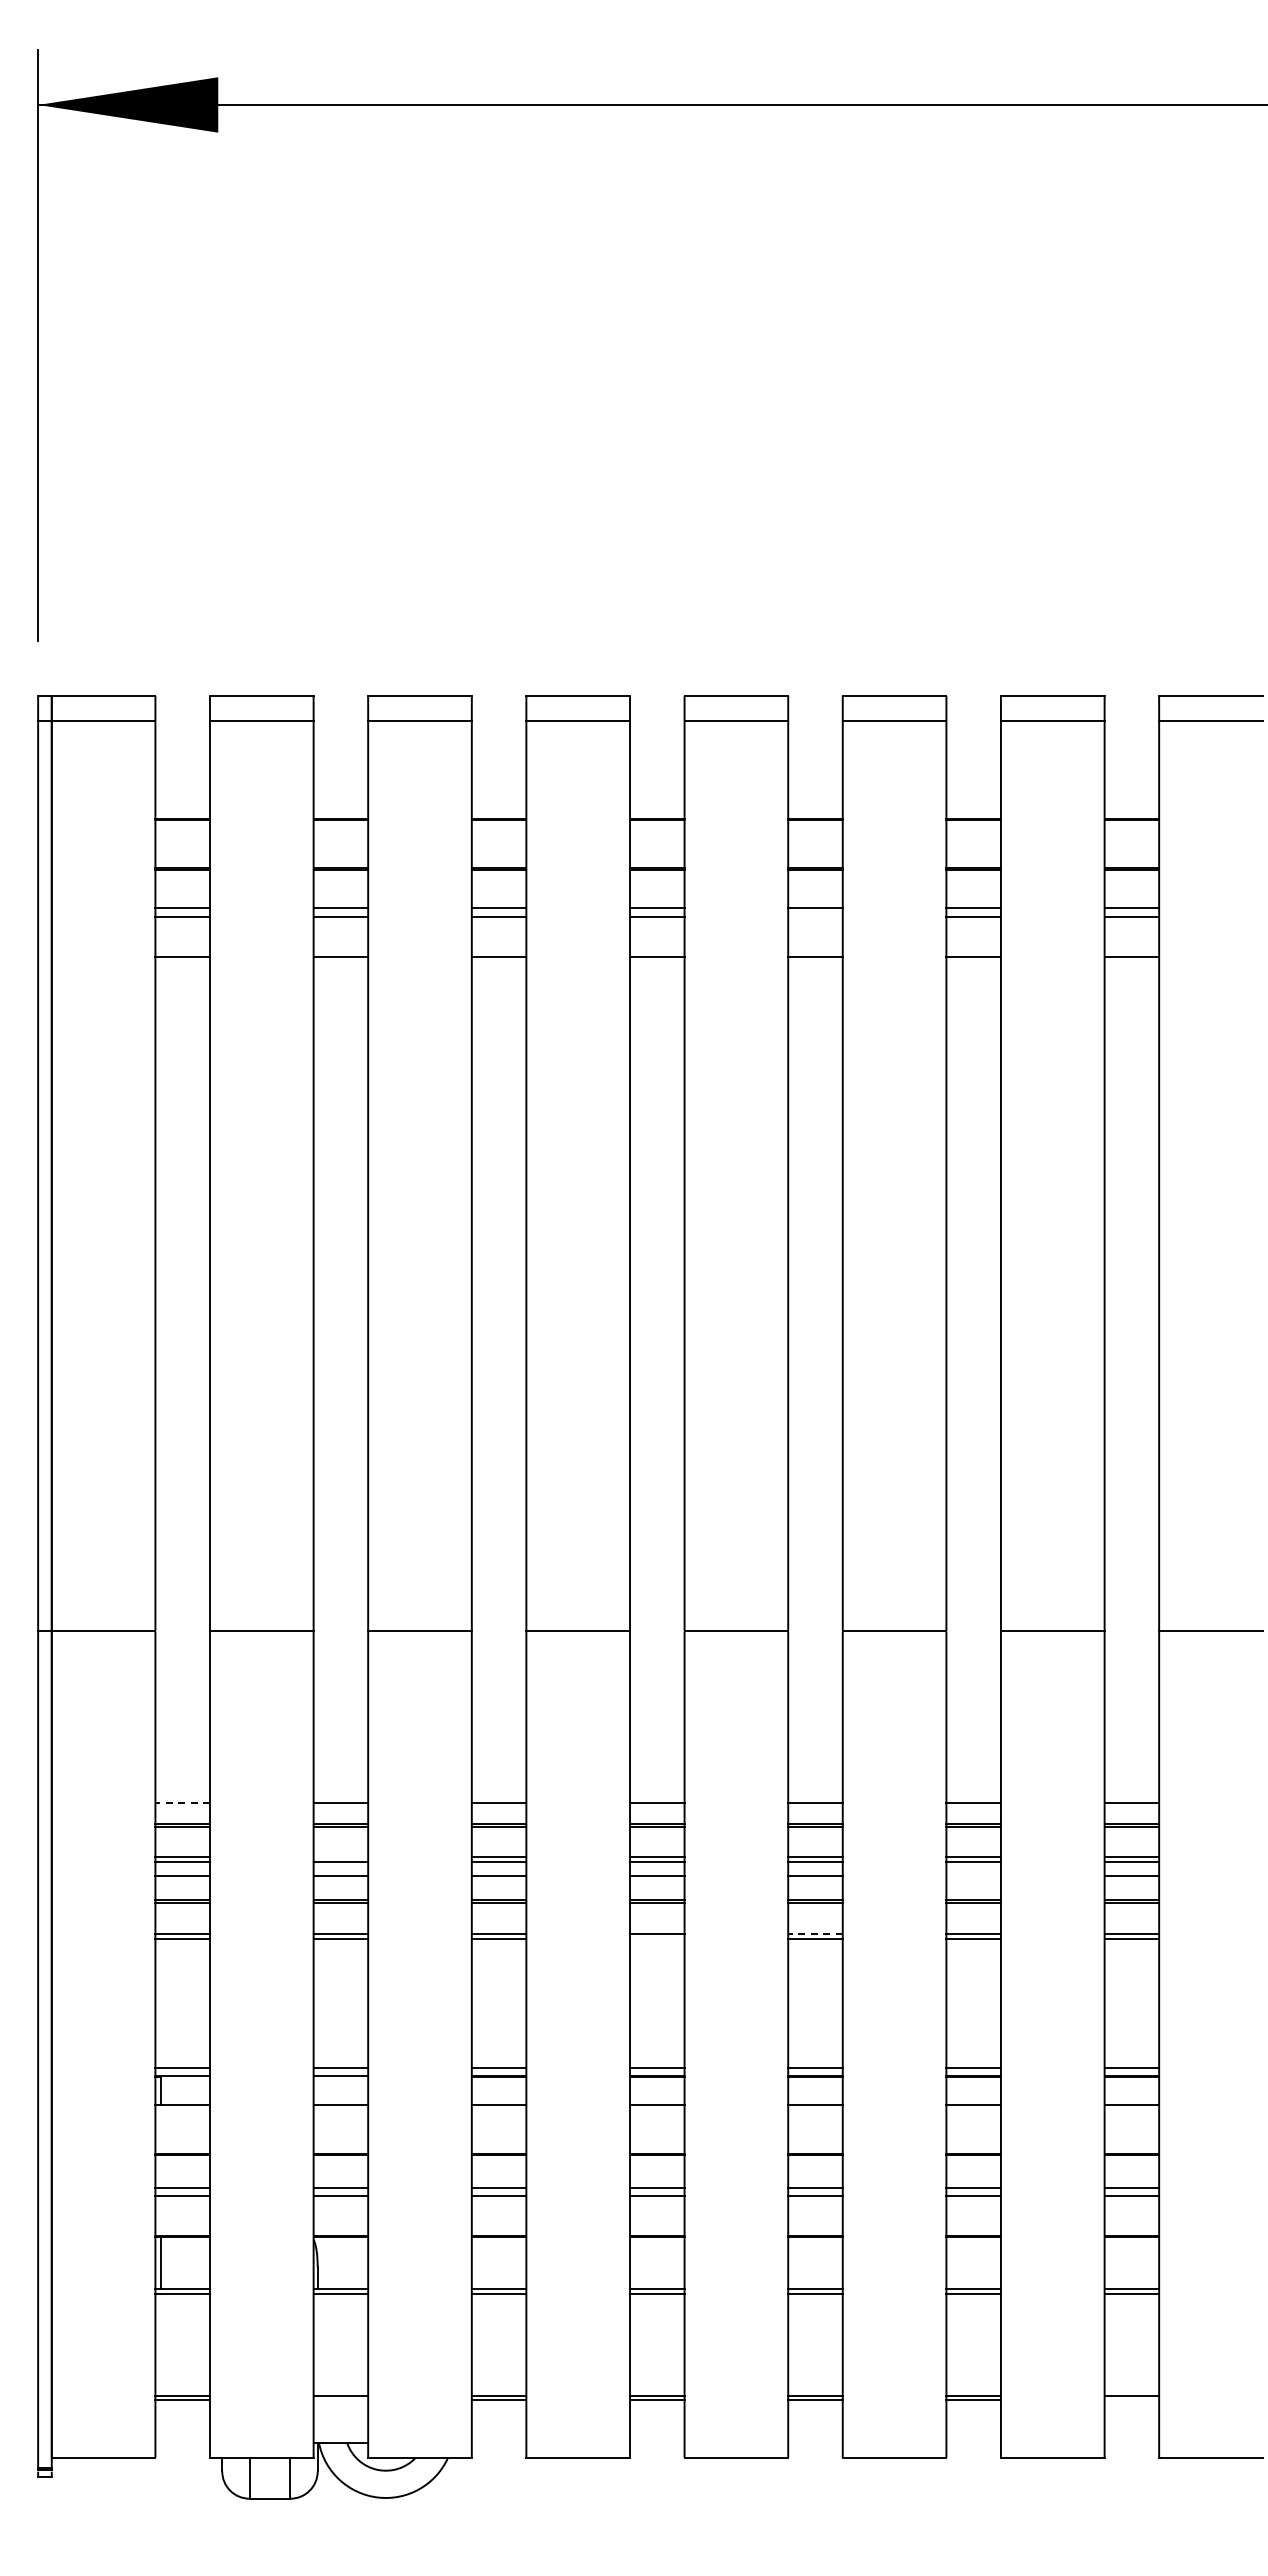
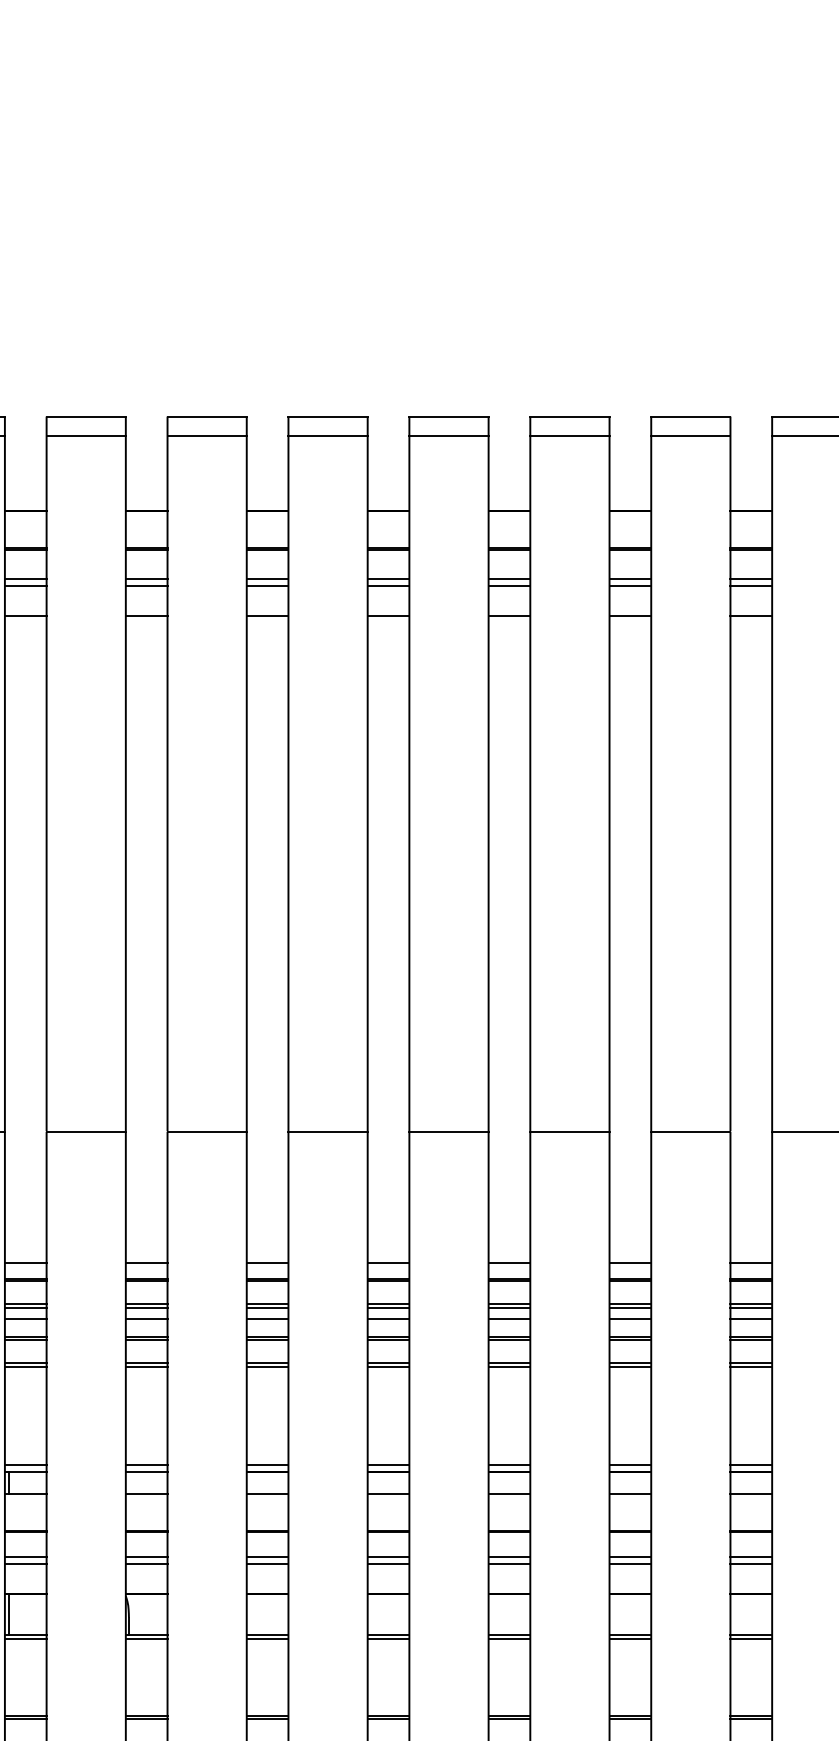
line: (815, 917) -> (509, 585), added
line: (182, 1803) -> (25, 1263), dashed -> solid
line: (340, 1856) -> (146, 1303), added
line: (973, 1875) -> (630, 1318), added
line: (814, 1933) -> (508, 1362), dashed -> solid
line: (657, 1939) -> (388, 1367), added
line: (340, 2399) -> (146, 1718), added
line: (1131, 2399) -> (751, 1718), added

